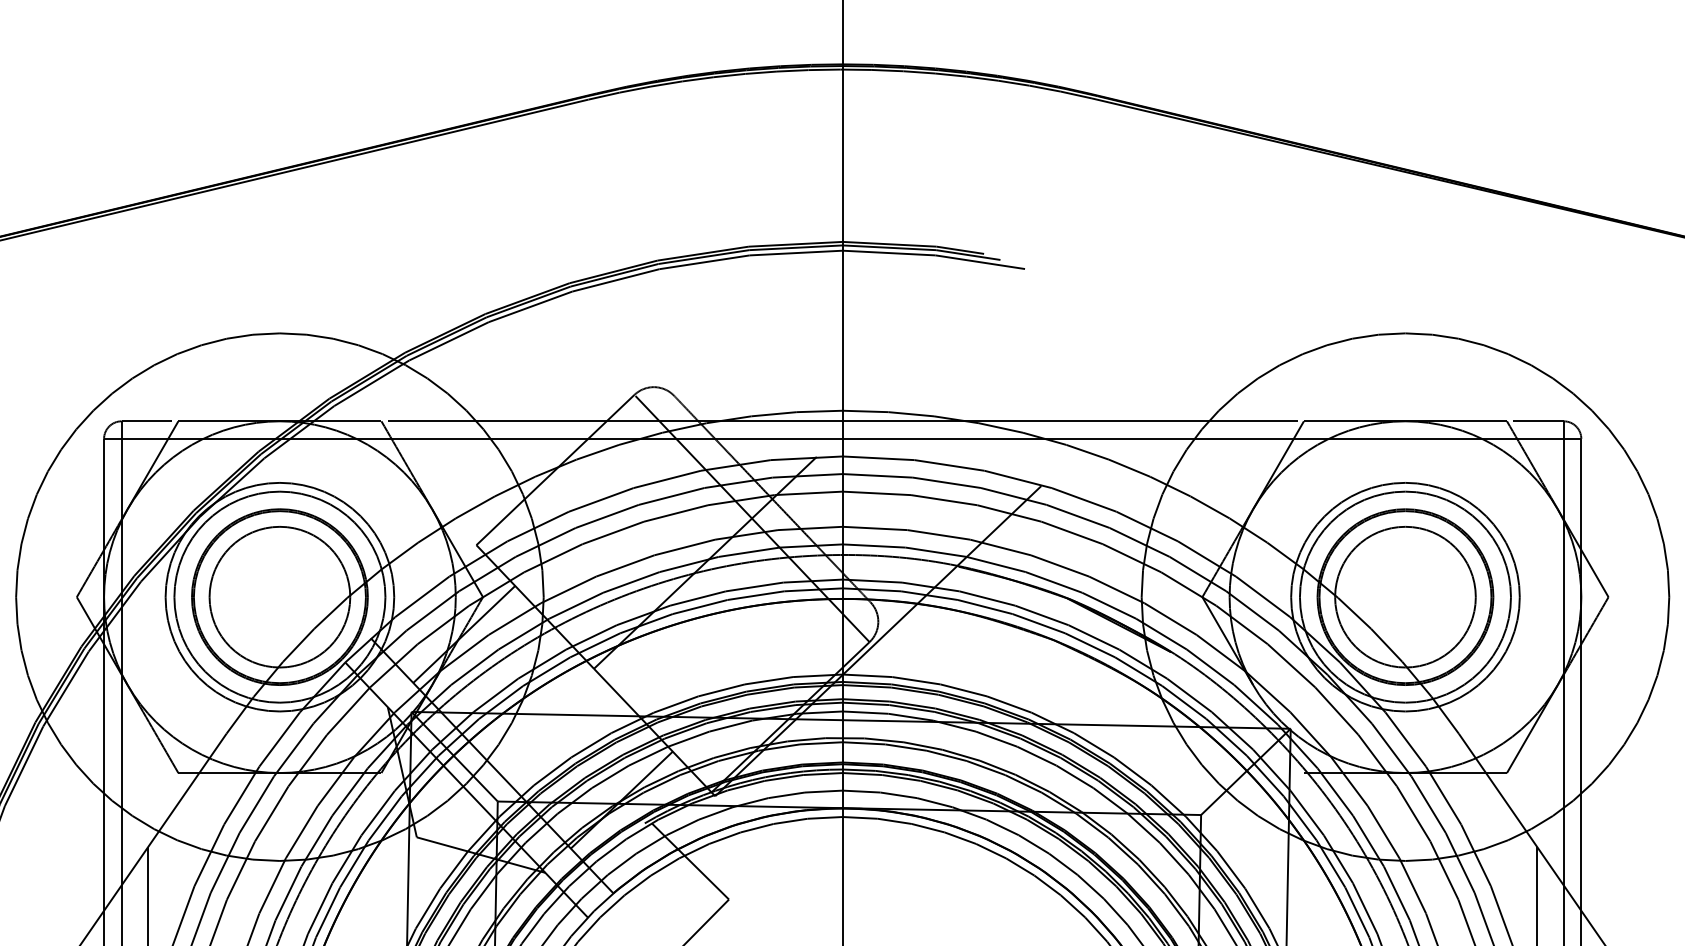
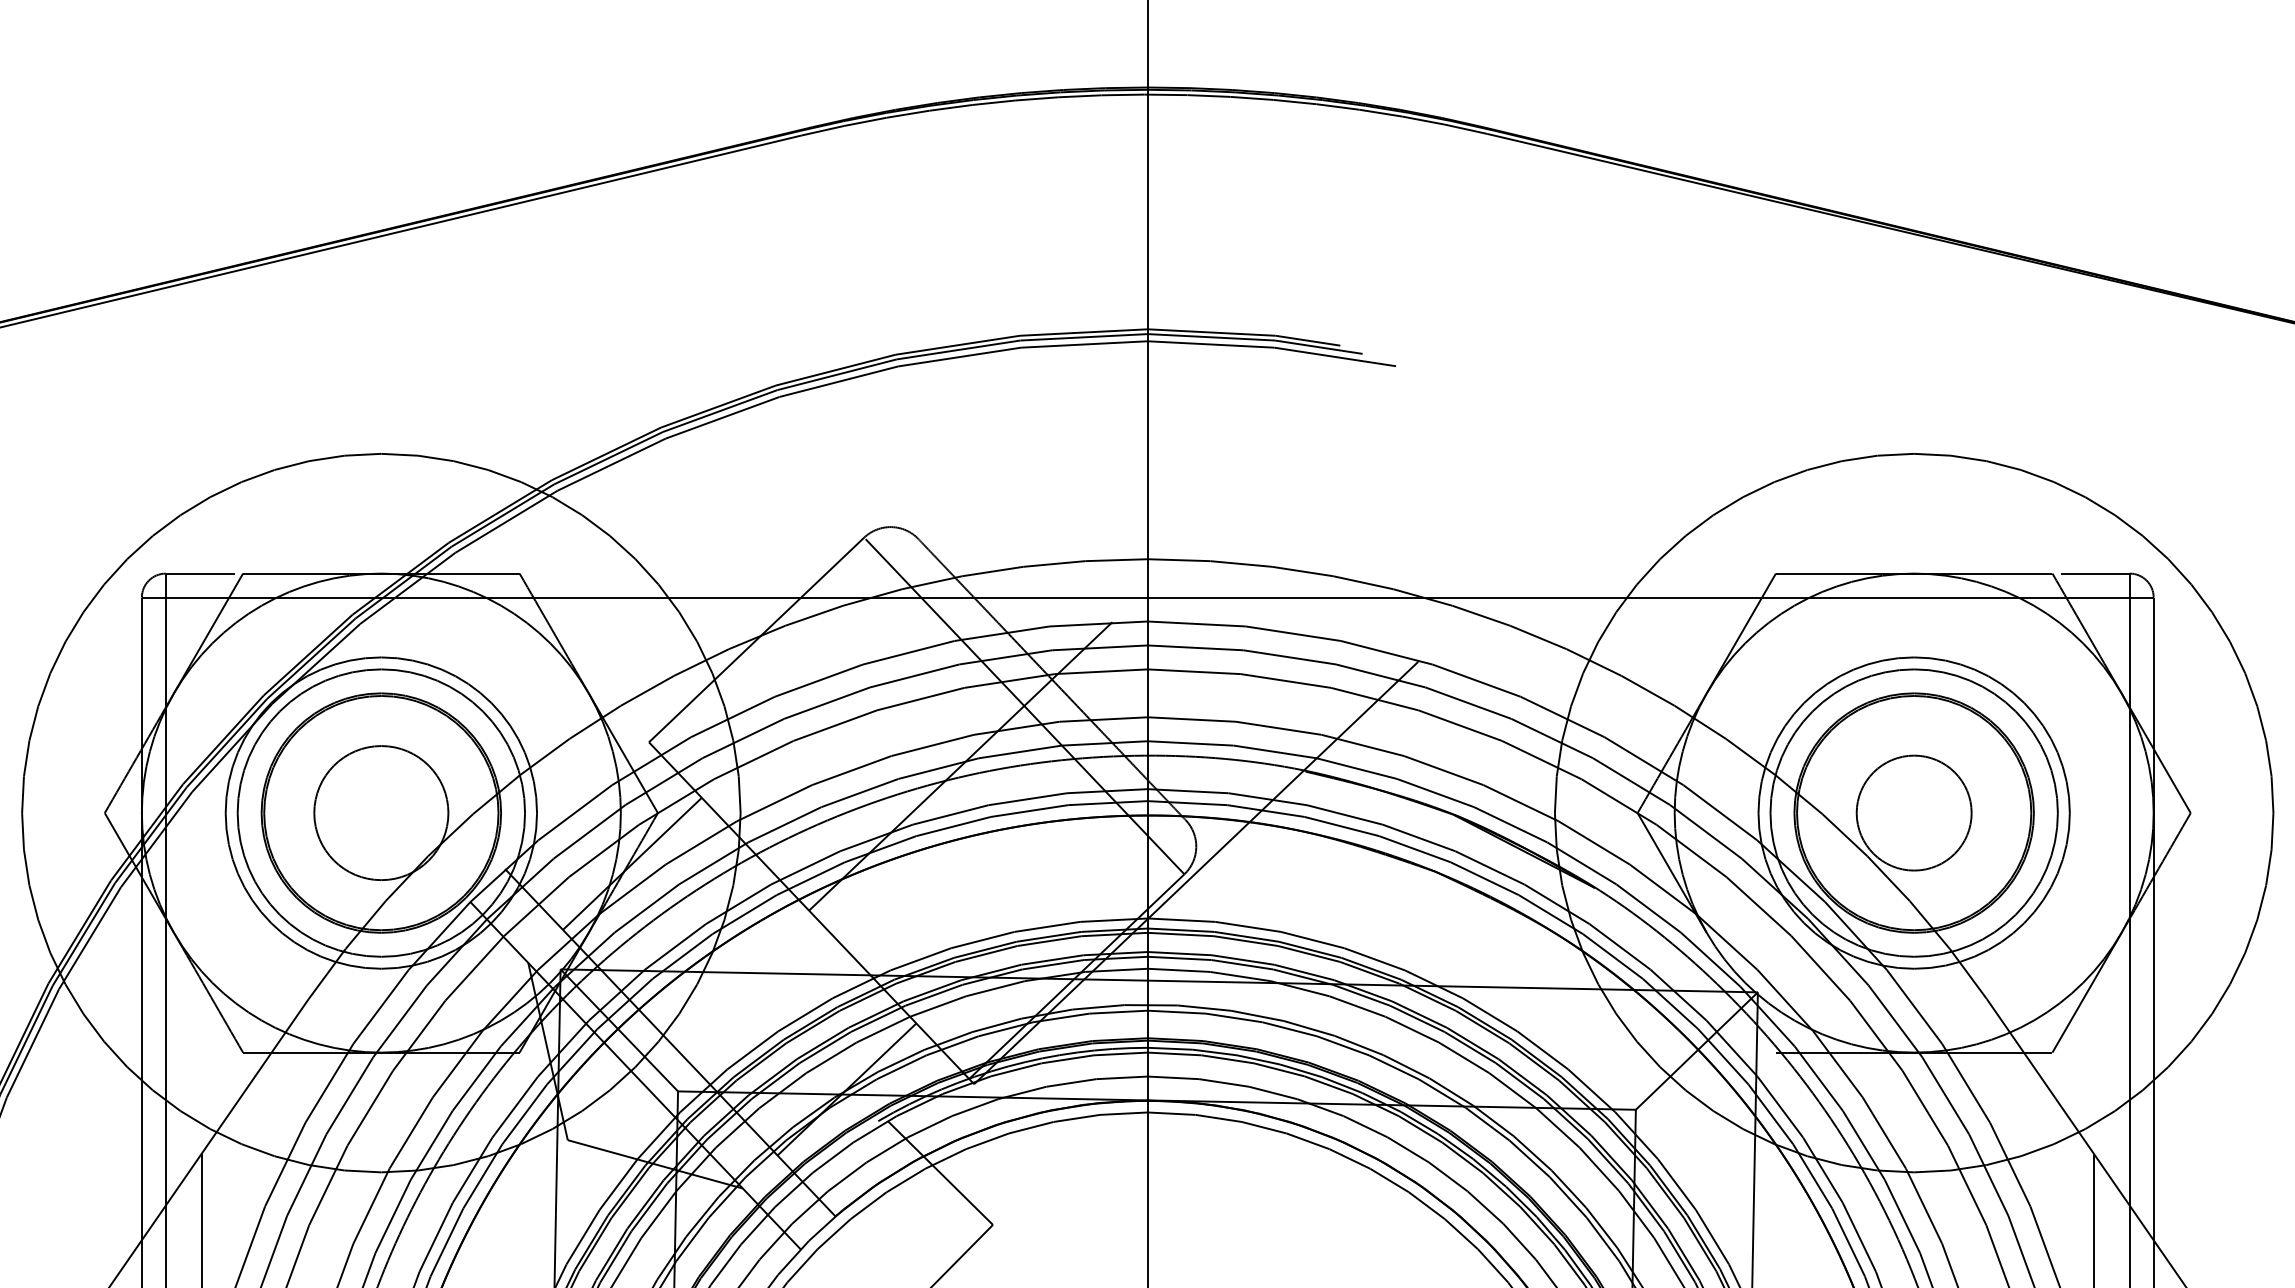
line: (842, 421) -> (1147, 573), removed
circle: (280, 596) -> (381, 812), size x0.7
circle: (1404, 596) -> (1913, 812), size x0.6

